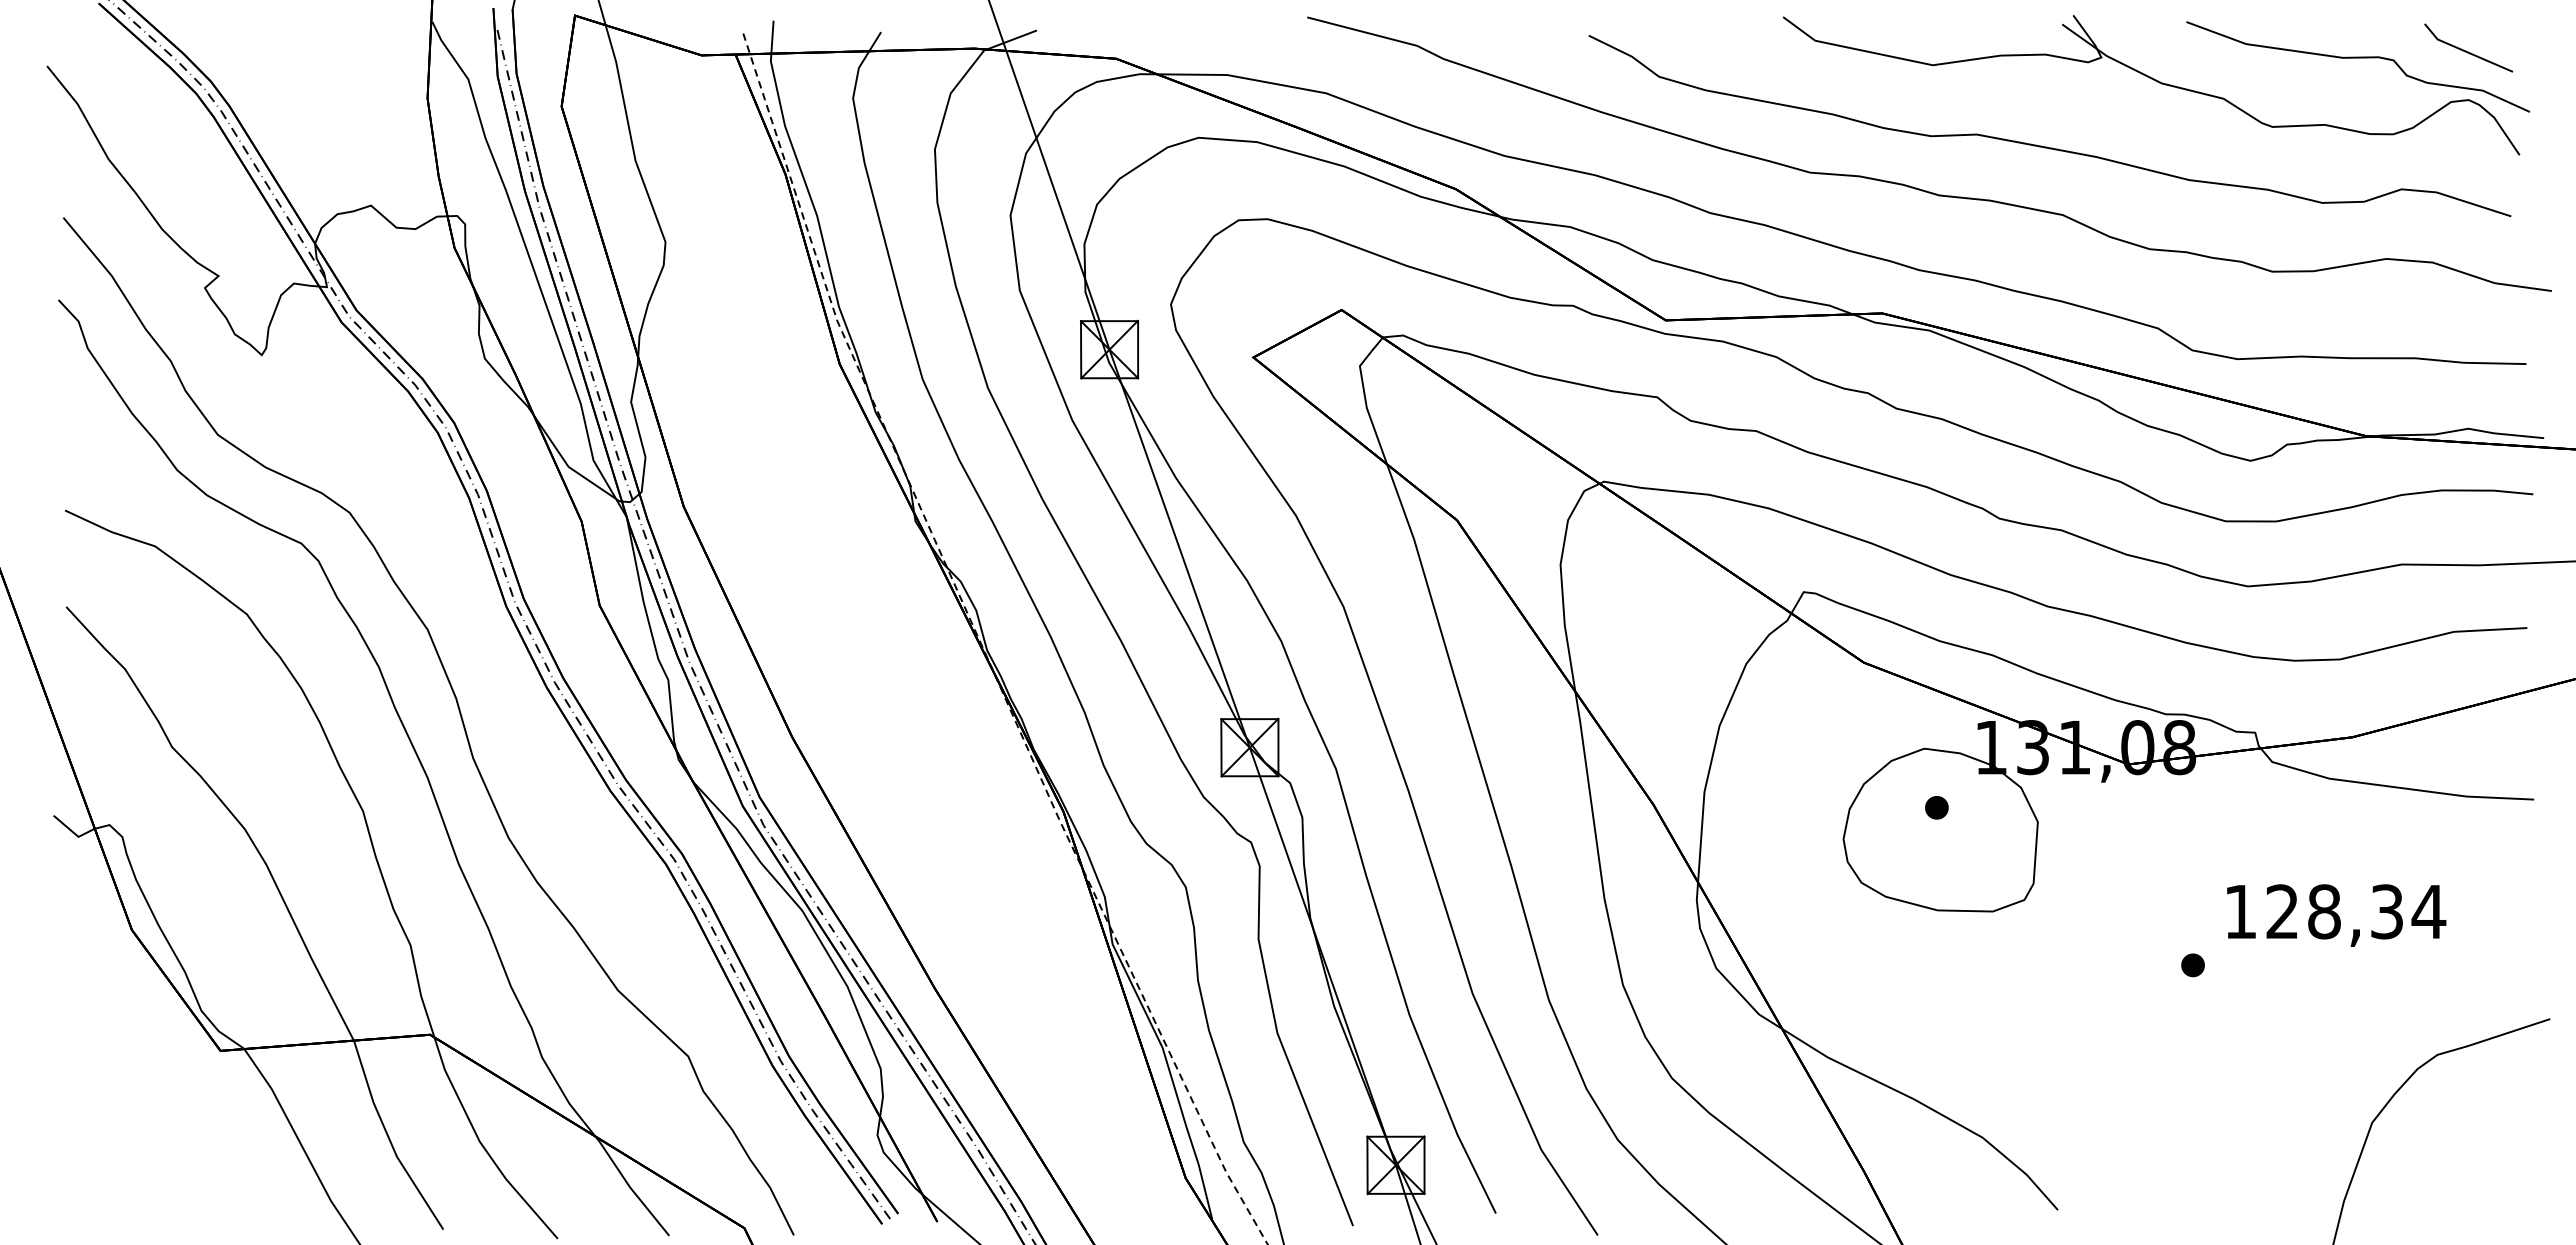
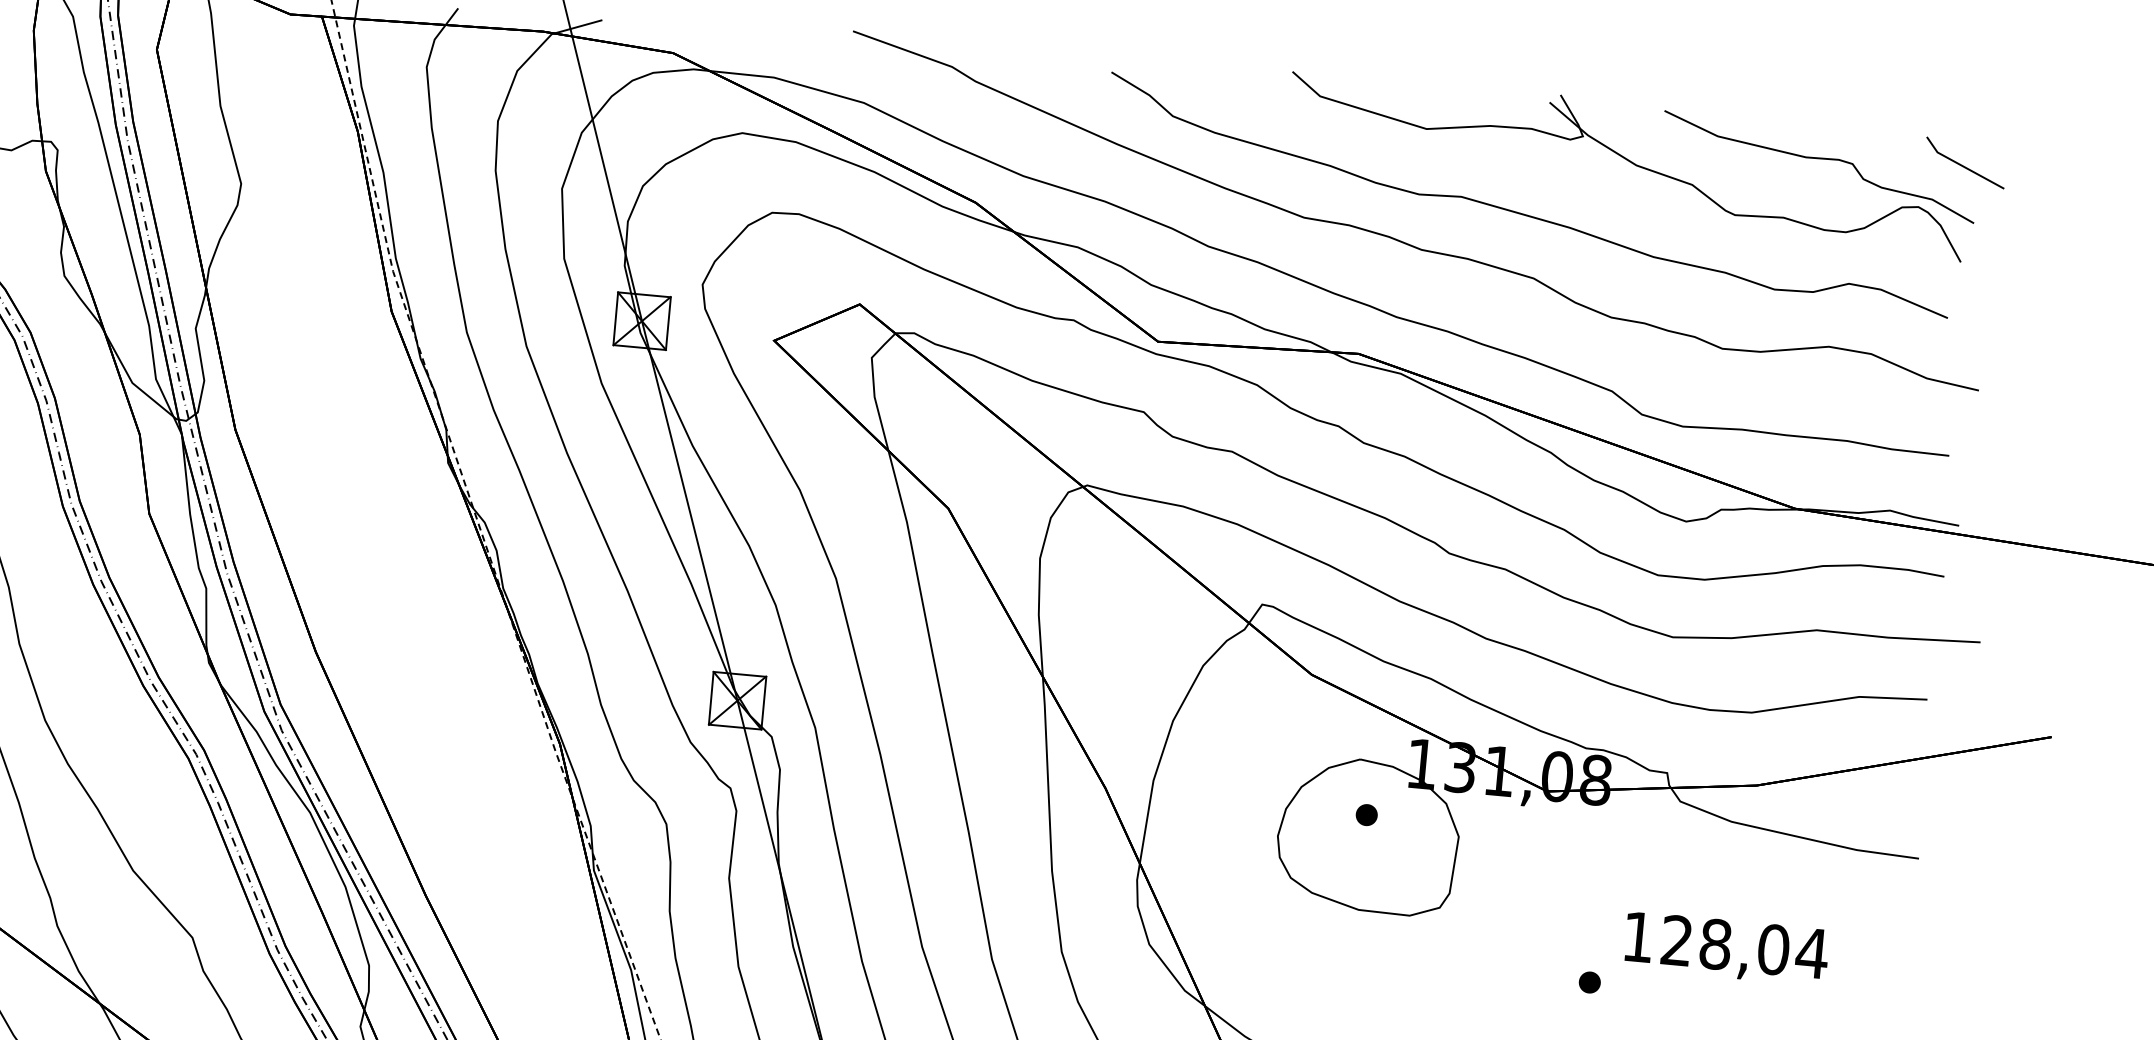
line: (2466, 50) -> (1963, 165), moved
text: (2386, 911) -> (1773, 949), 128,34 -> 128,04

